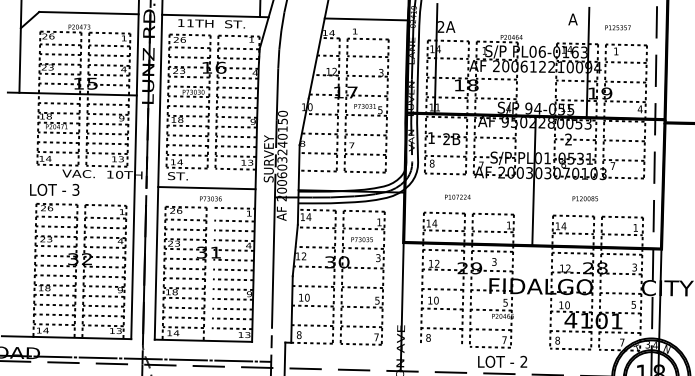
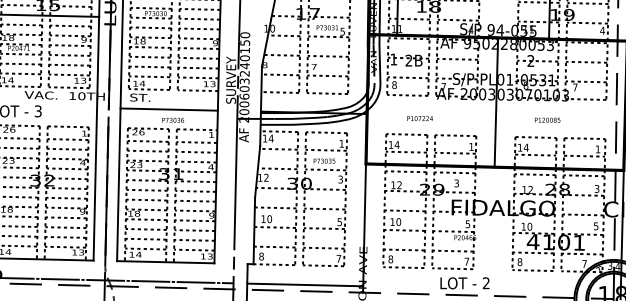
line: (212, 273) -> (174, 194), added
line: (441, 345) -> (403, 266), added
line: (342, 363) -> (304, 284), added

